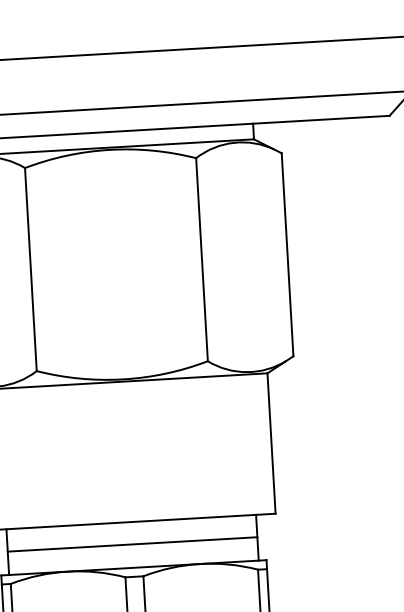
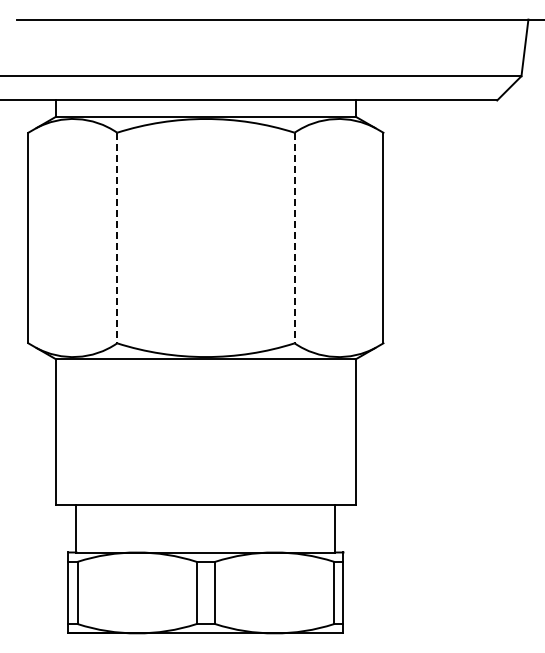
line: (201, 260) -> (294, 238), solid -> dashed
line: (31, 270) -> (117, 238), solid -> dashed
line: (132, 544) -> (205, 528), removed

